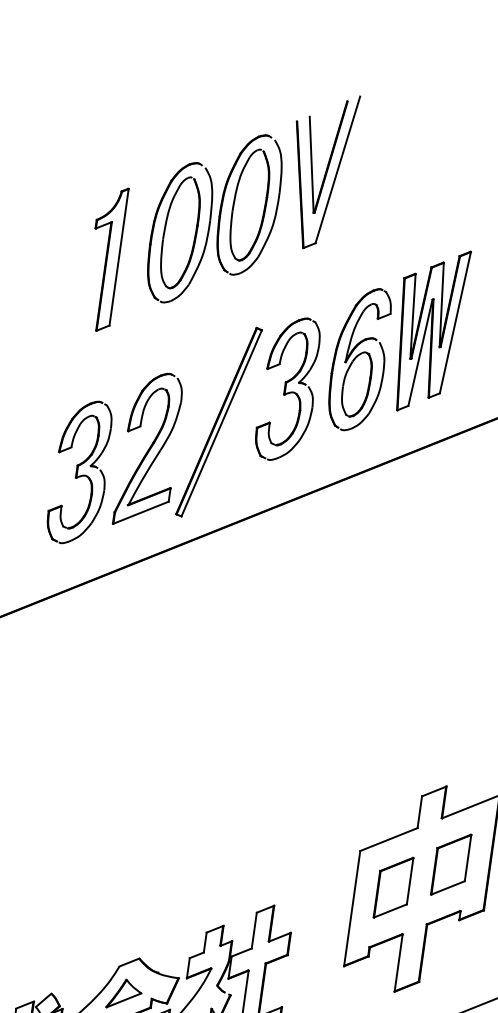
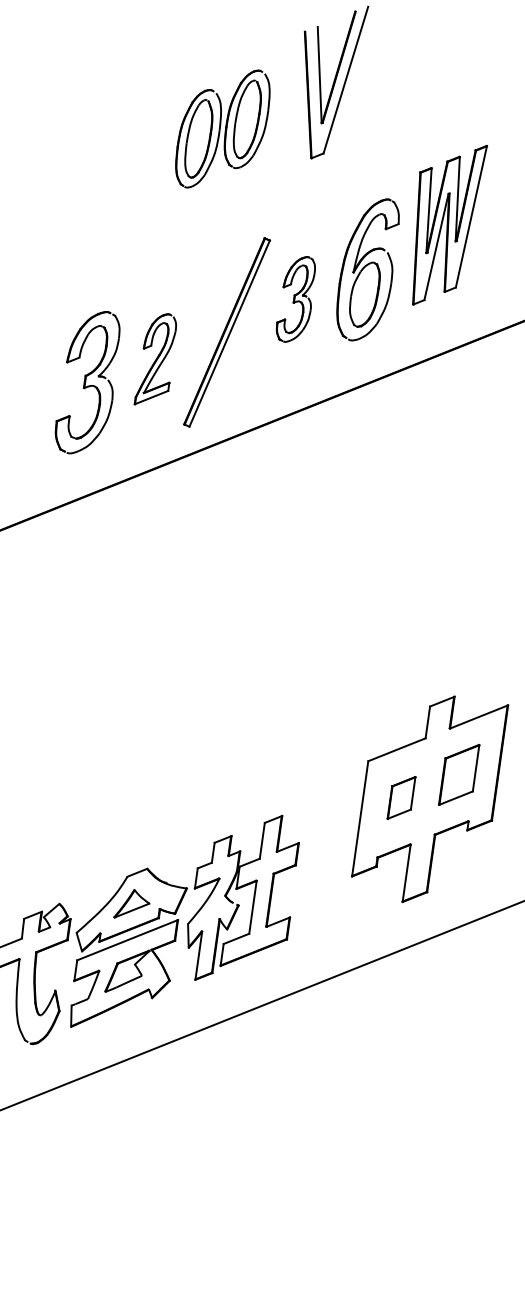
part: (214, 218) -> (222, 128), size x0.7
part: (111, 259) -> (119, 169), removed
part: (433, 330) -> (449, 224), moved
part: (287, 389) -> (295, 299), size x0.6
part: (147, 449) -> (155, 359), size x0.6
part: (393, 887) -> (401, 797), size x0.7

